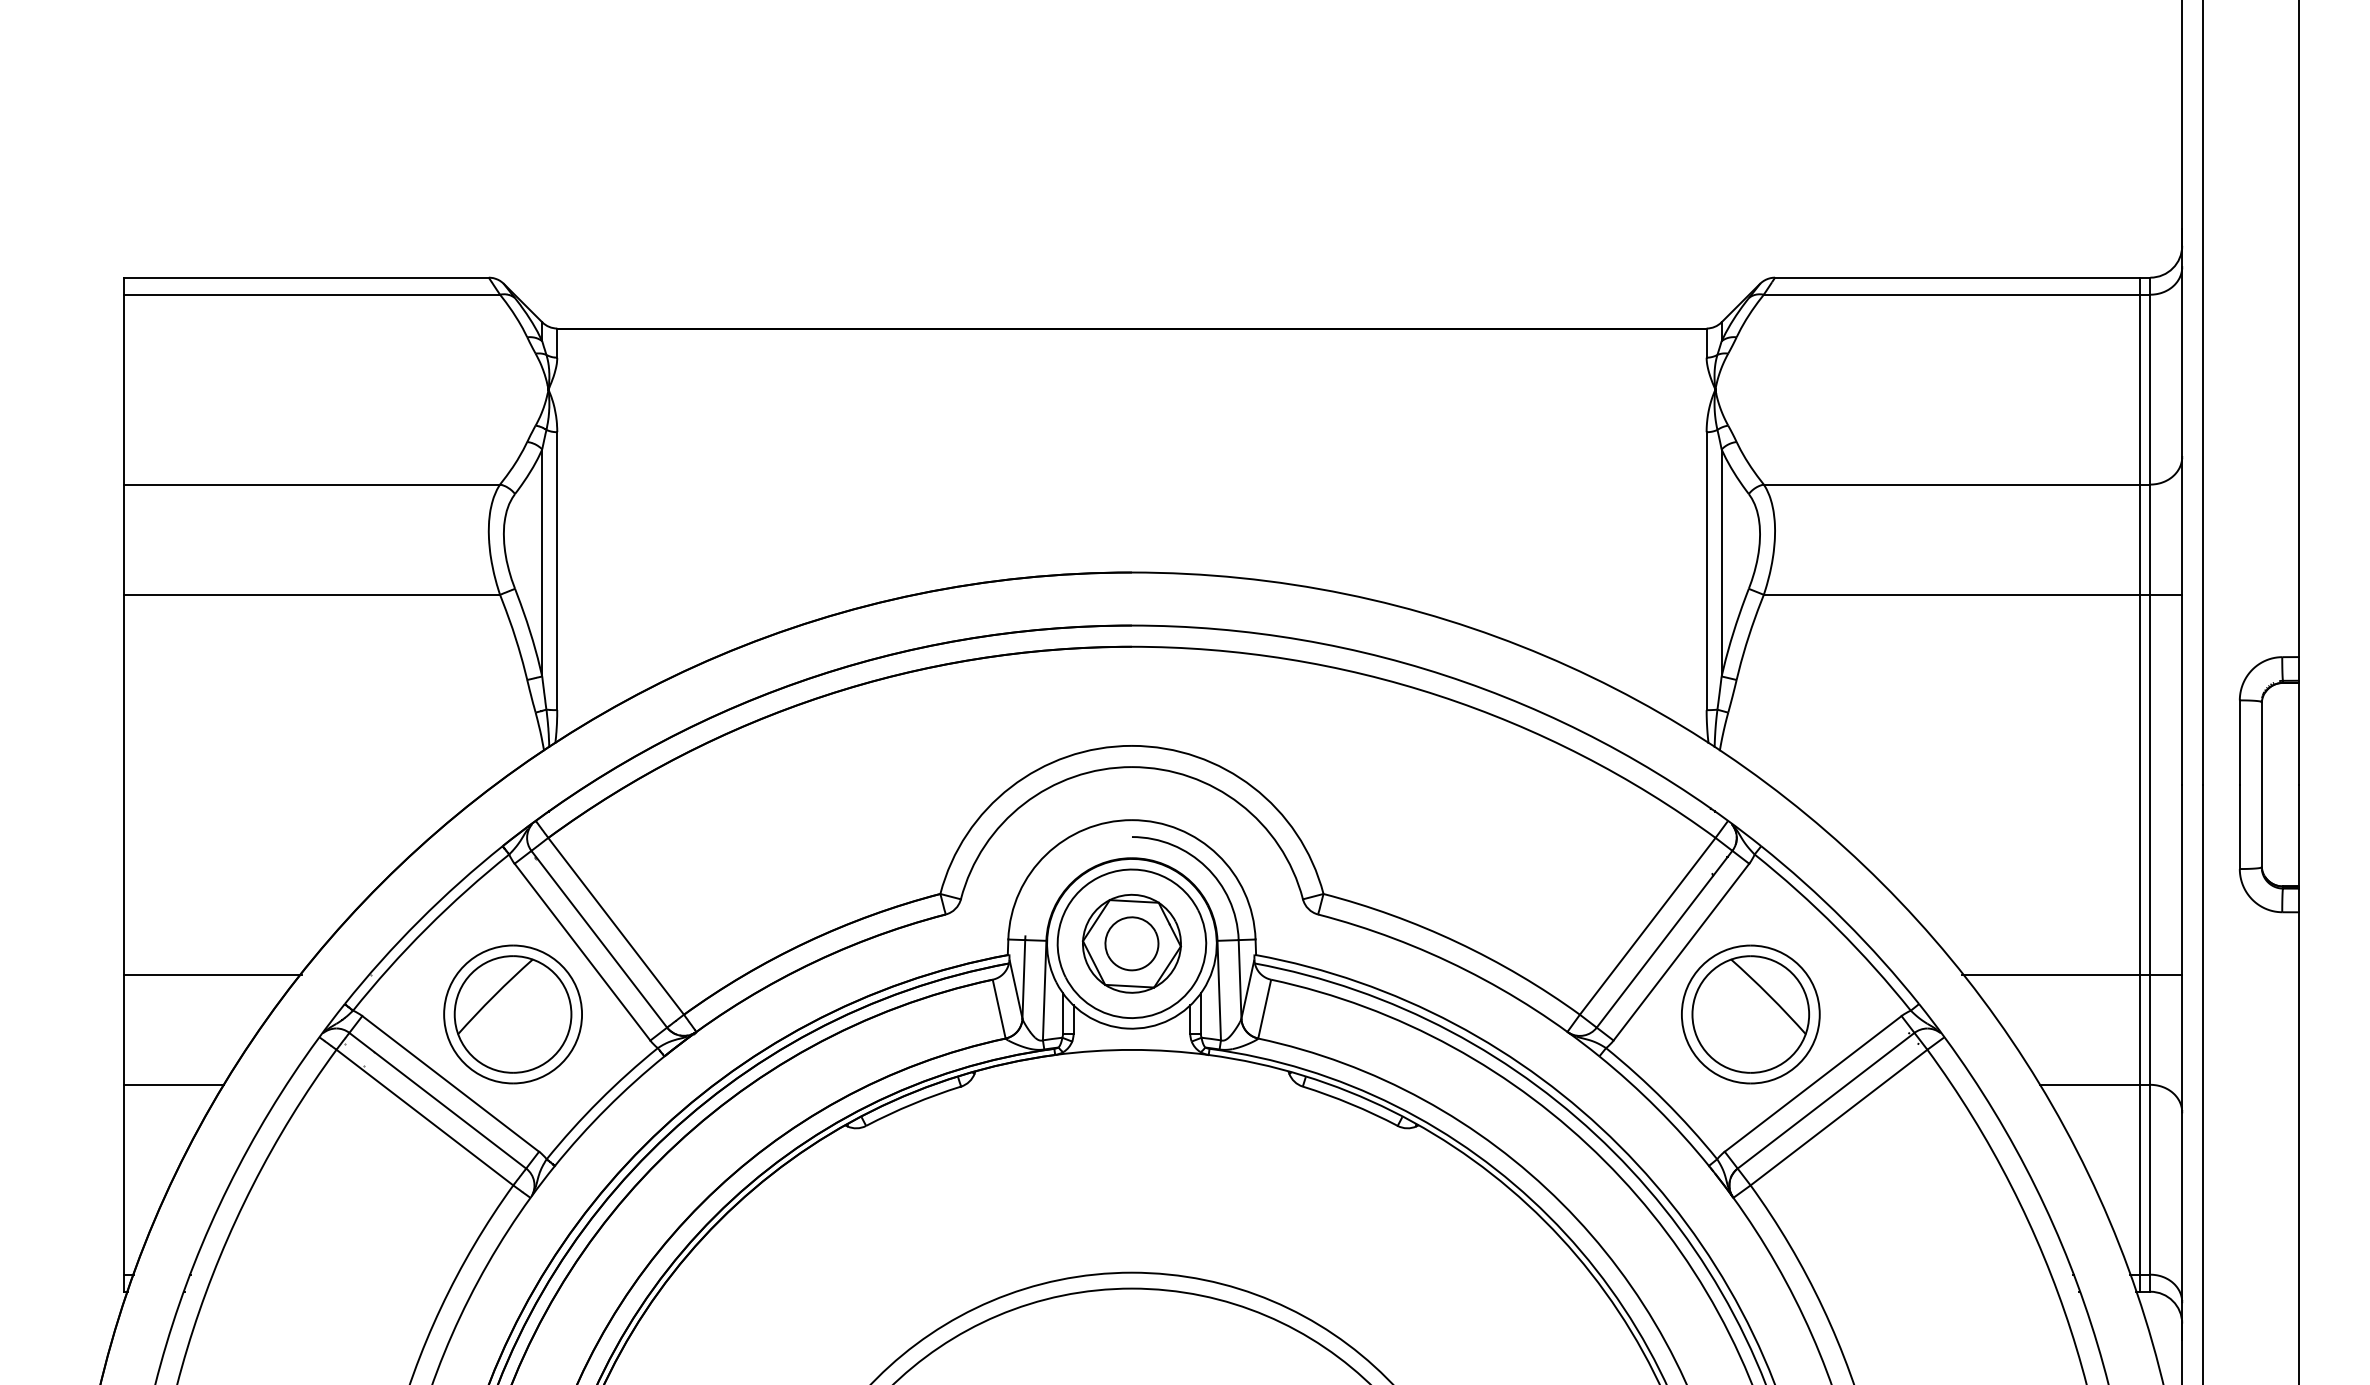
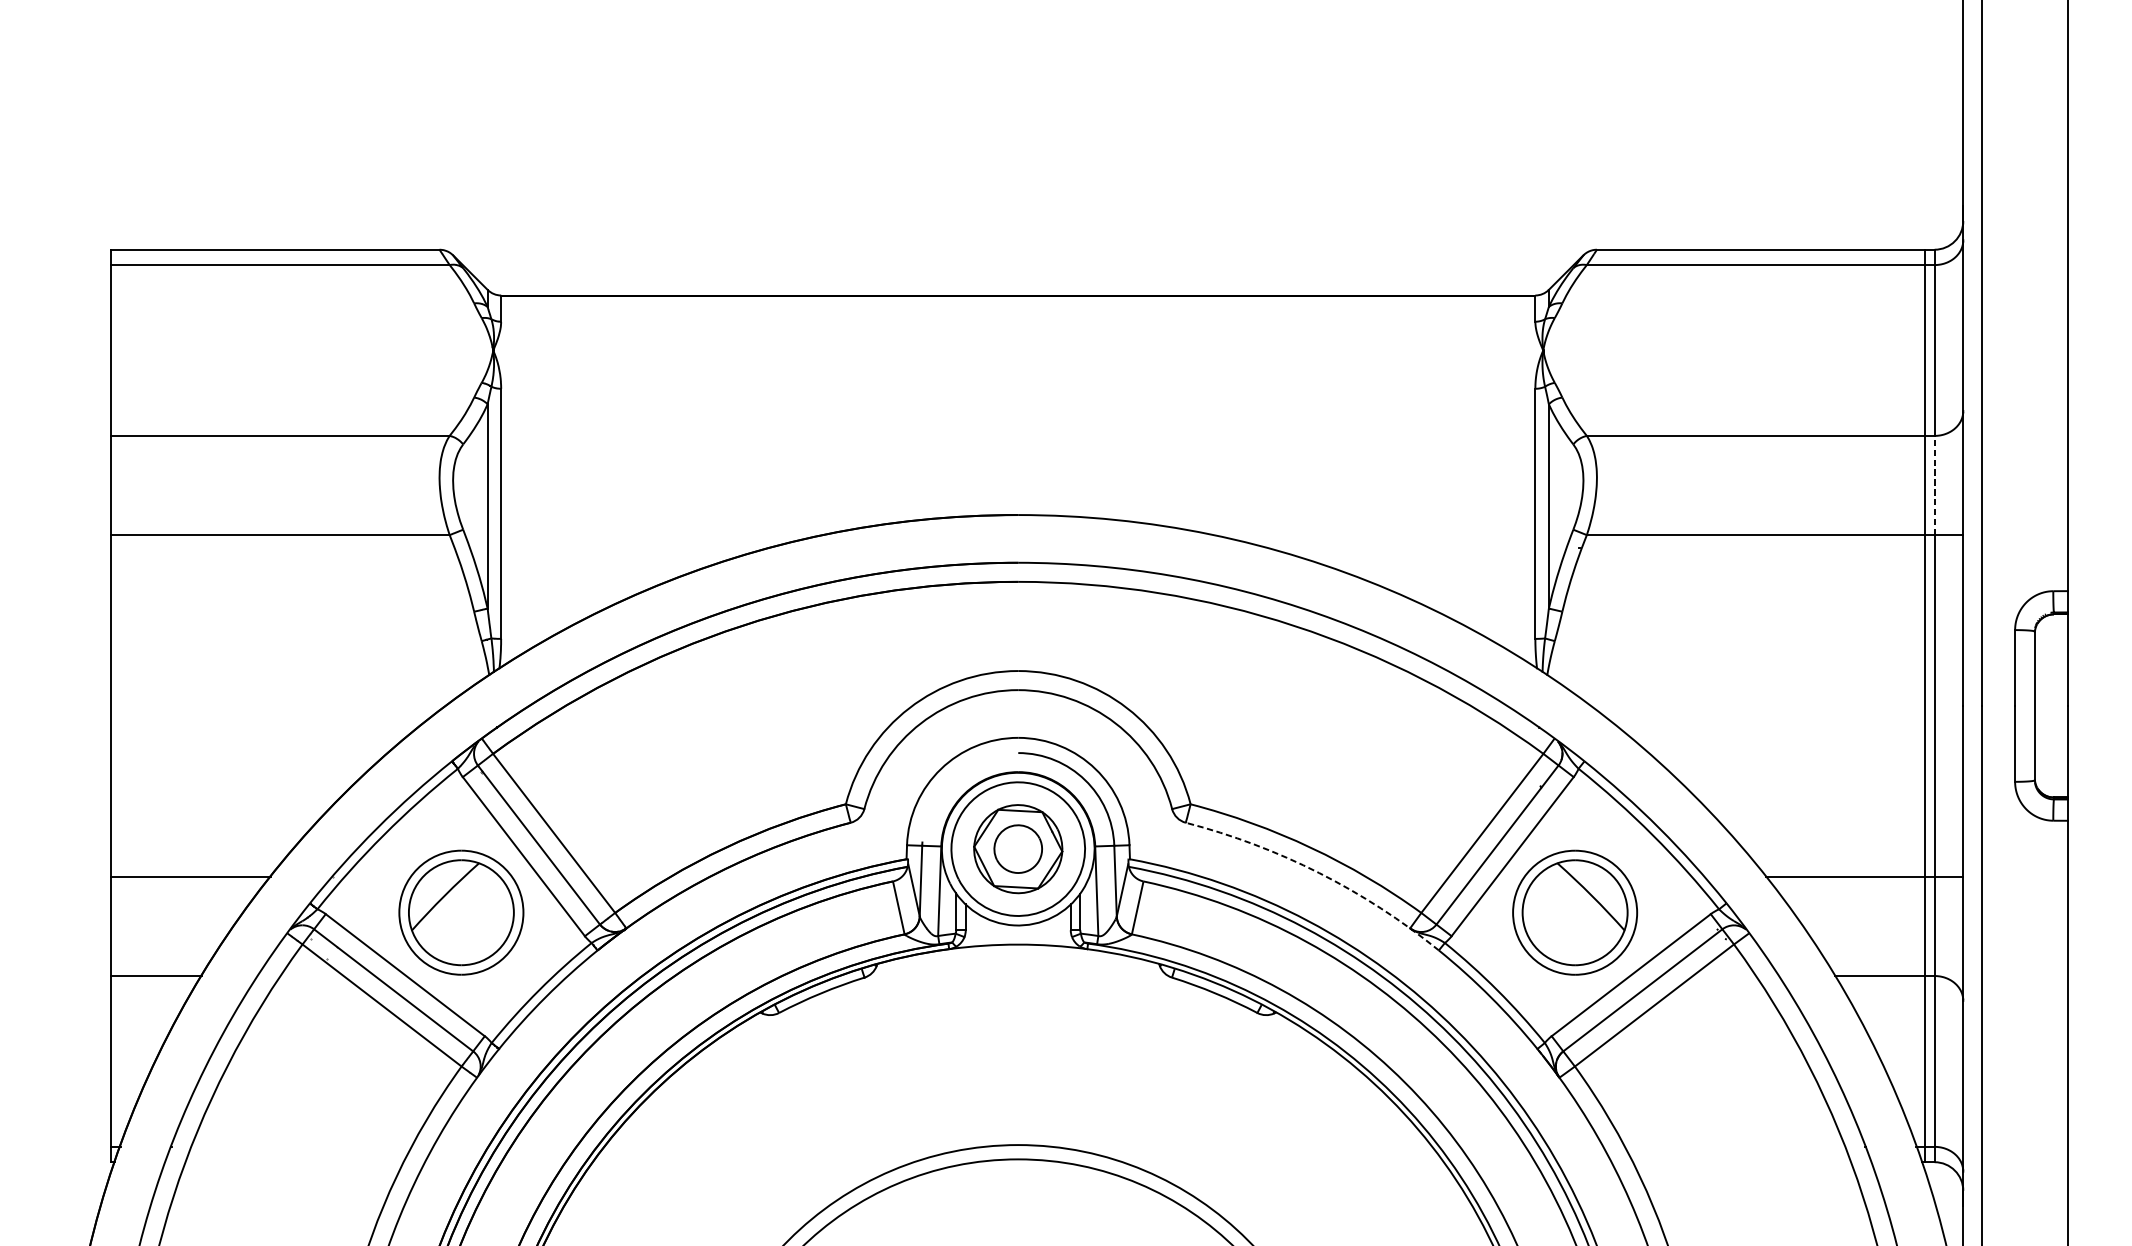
line: (2150, 539) -> (1934, 485), solid -> dashed
arc: (1466, 970) -> (1319, 873), solid -> dashed

